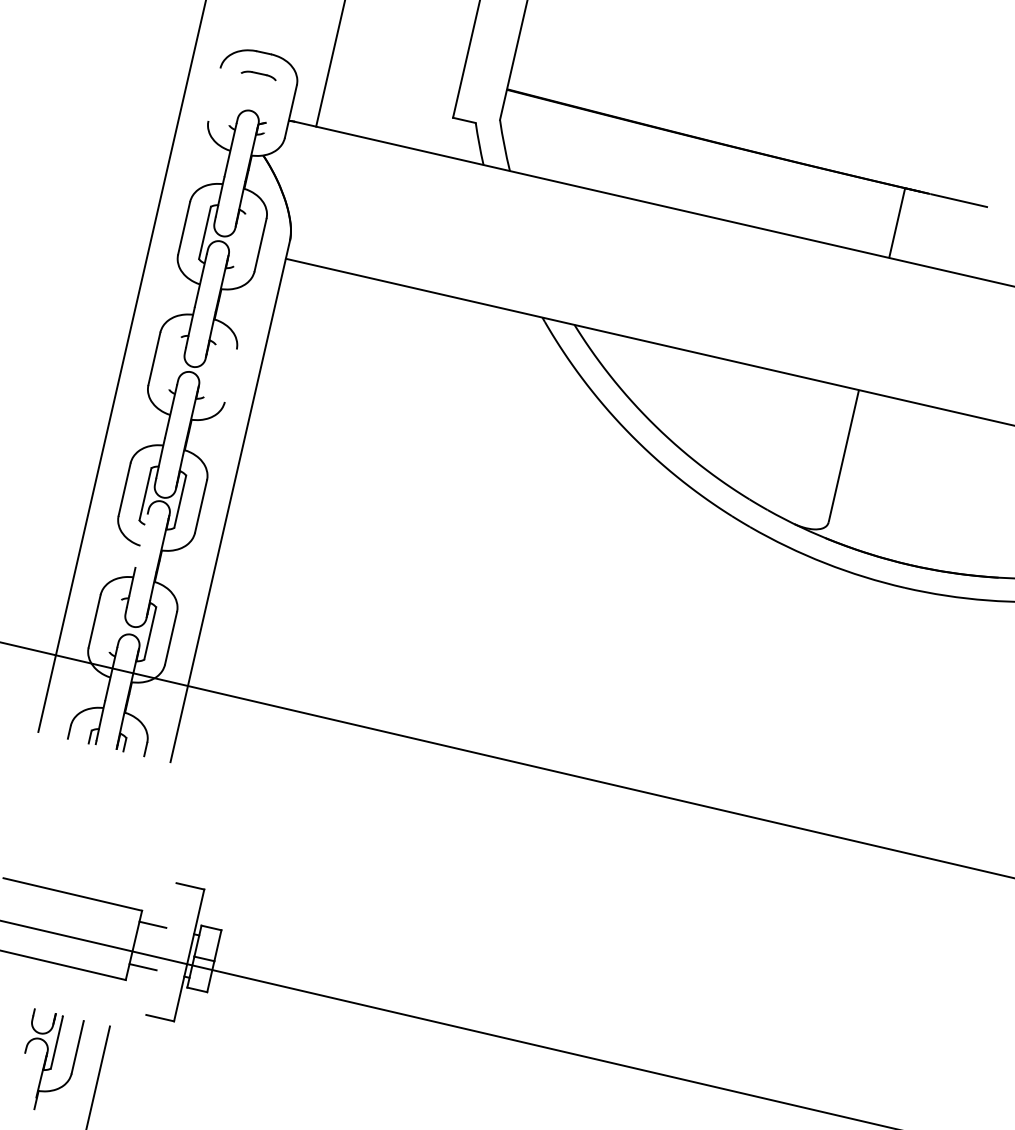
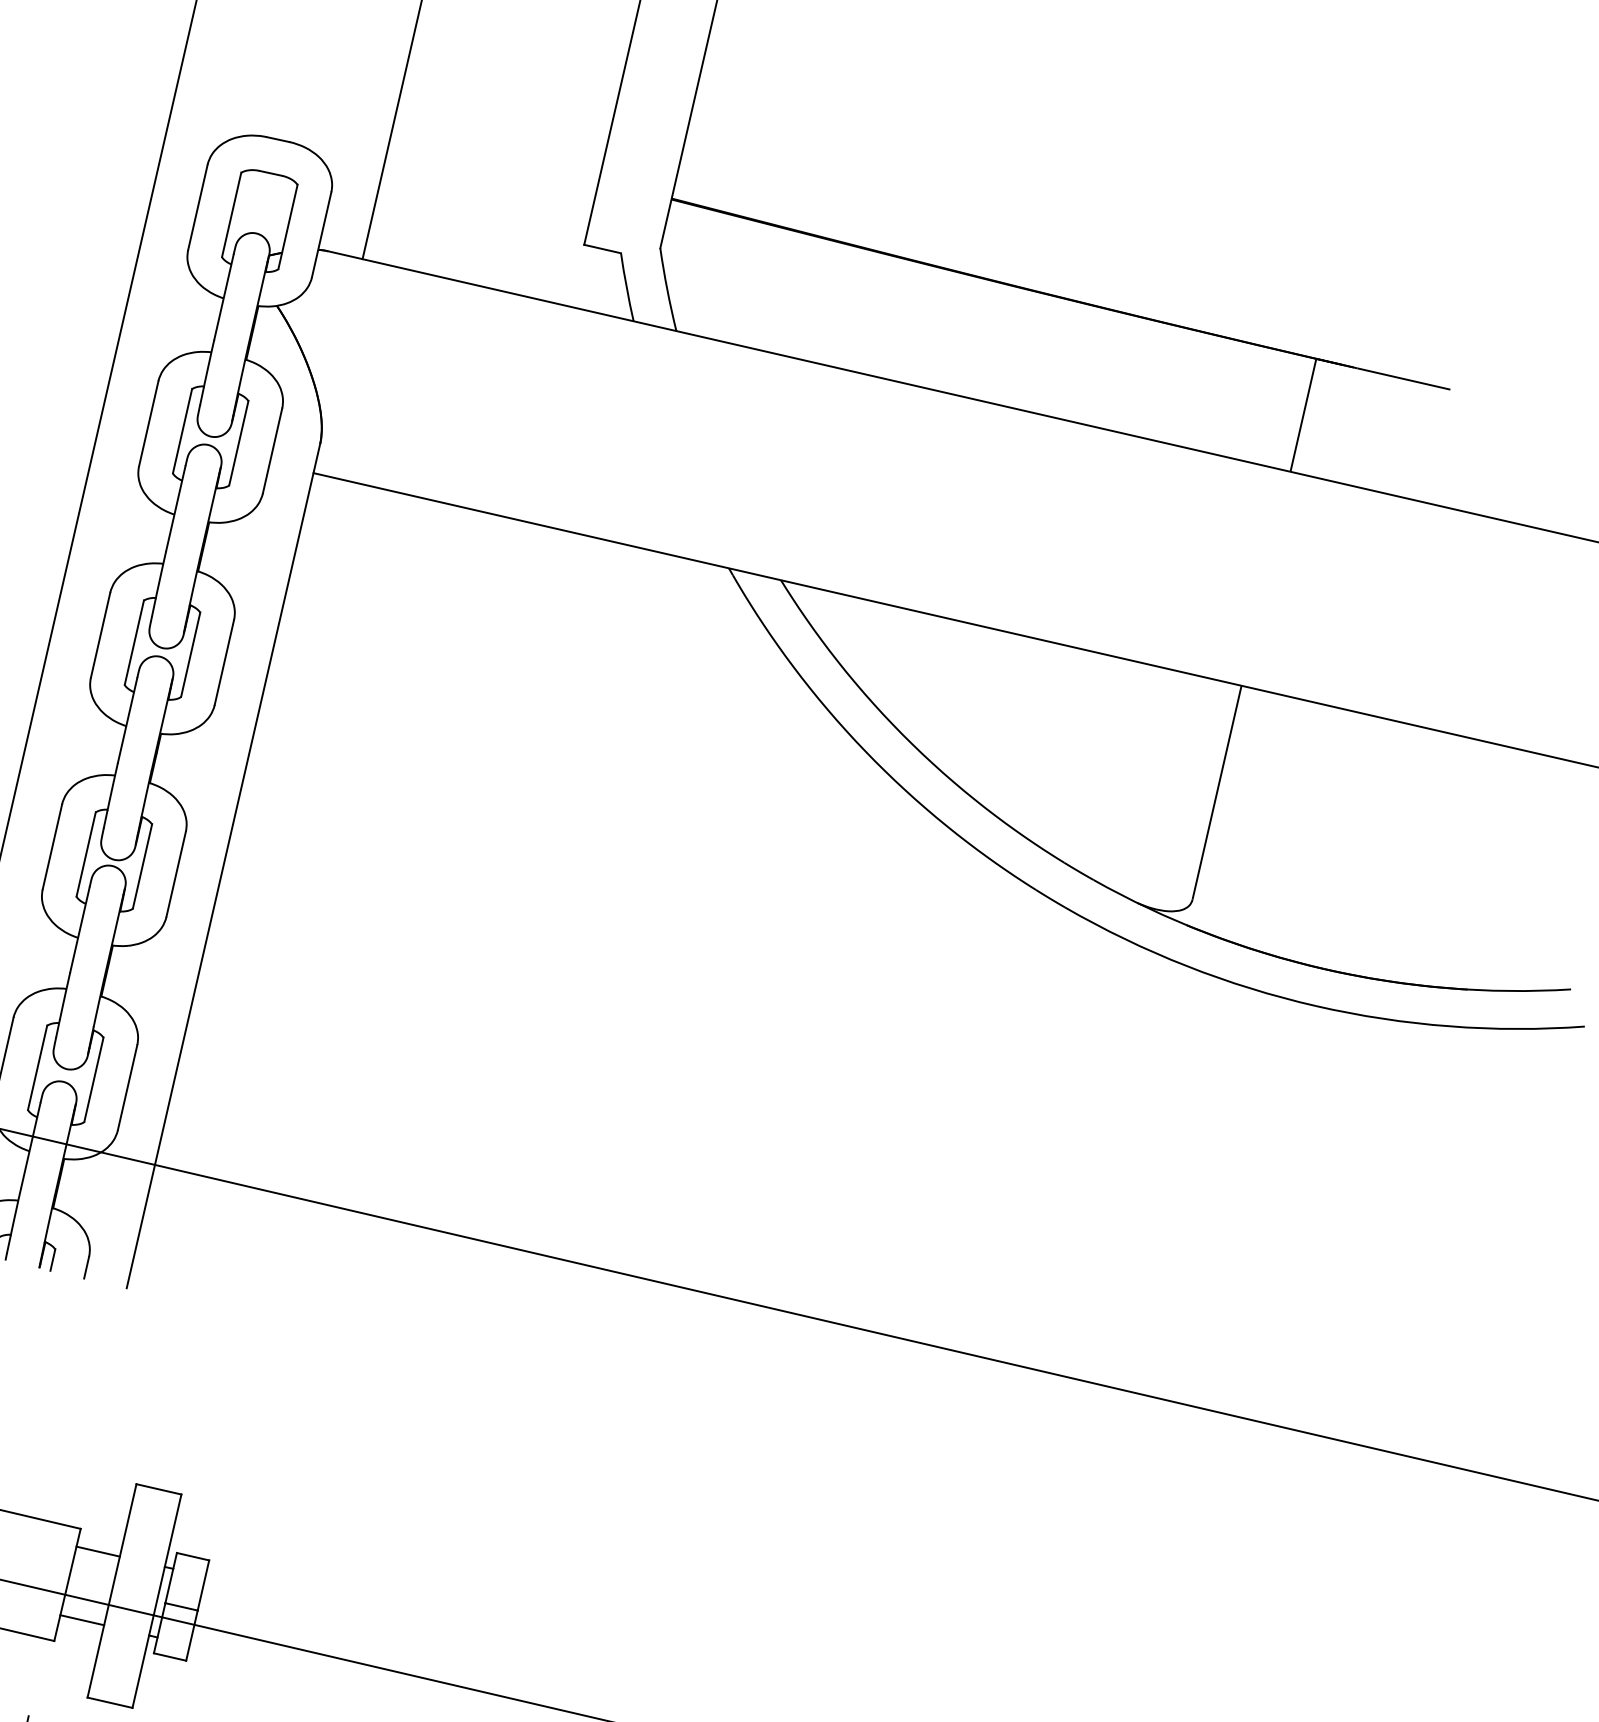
line: (214, 94) -> (197, 207), added
line: (235, 99) -> (231, 215), added
line: (270, 106) -> (288, 226), added
line: (239, 240) -> (238, 443), added
line: (175, 363) -> (134, 642), added
line: (209, 370) -> (189, 654), added
line: (230, 375) -> (223, 662), added
line: (141, 540) -> (79, 929), added
line: (115, 625) -> (37, 1066), added
line: (161, 948) -> (112, 1589), added

